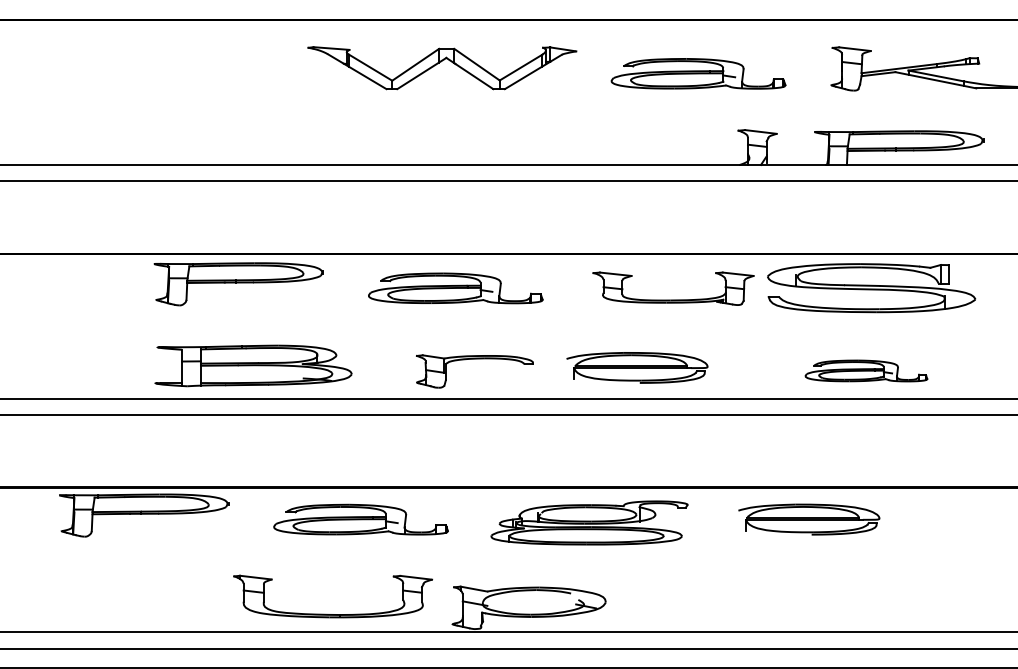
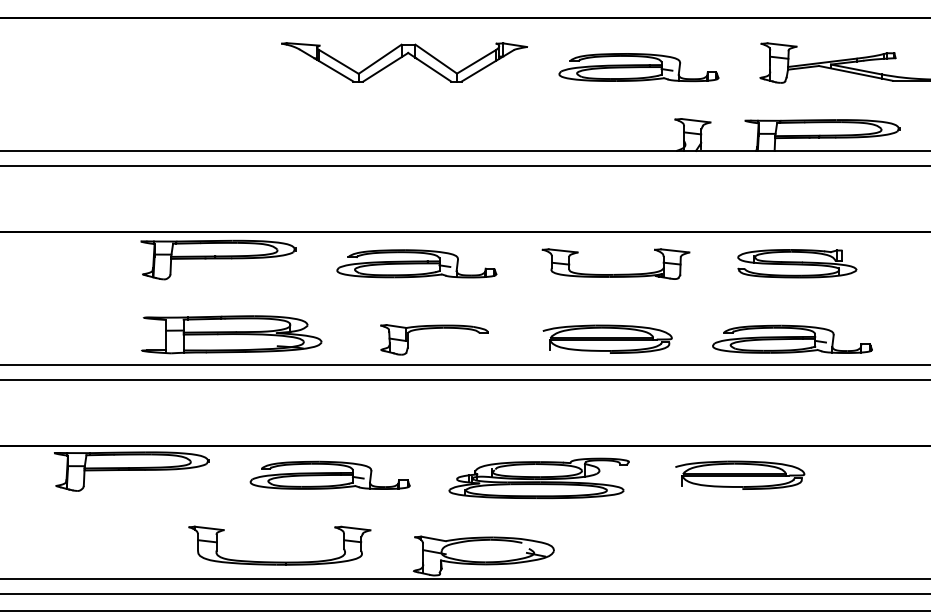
part: (871, 288) -> (797, 263), size x0.62
part: (637, 367) -> (607, 338), moved
part: (866, 370) -> (792, 338), size x1.43
part: (333, 614) -> (280, 562), moved

